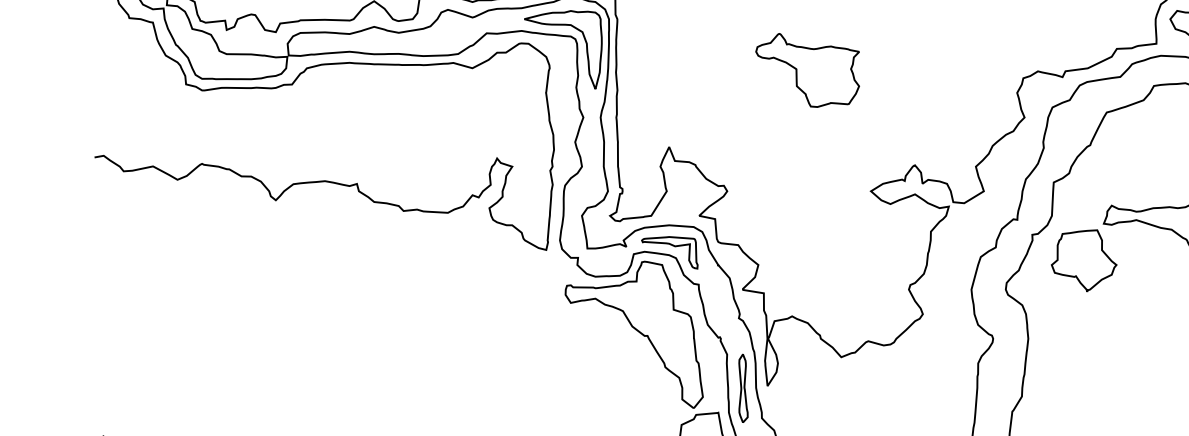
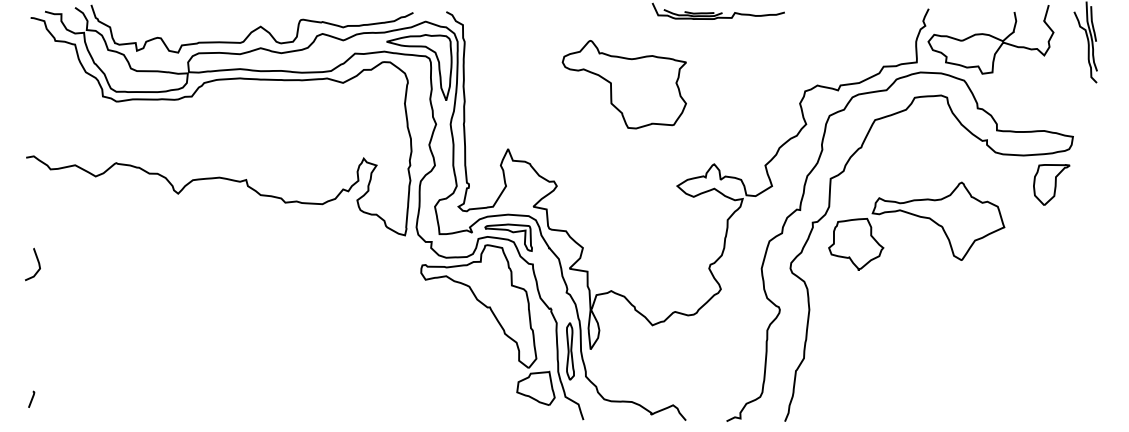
part: (806, 70) -> (623, 84), size x1.43
curve: (108, 282) -> (37, 262), added

